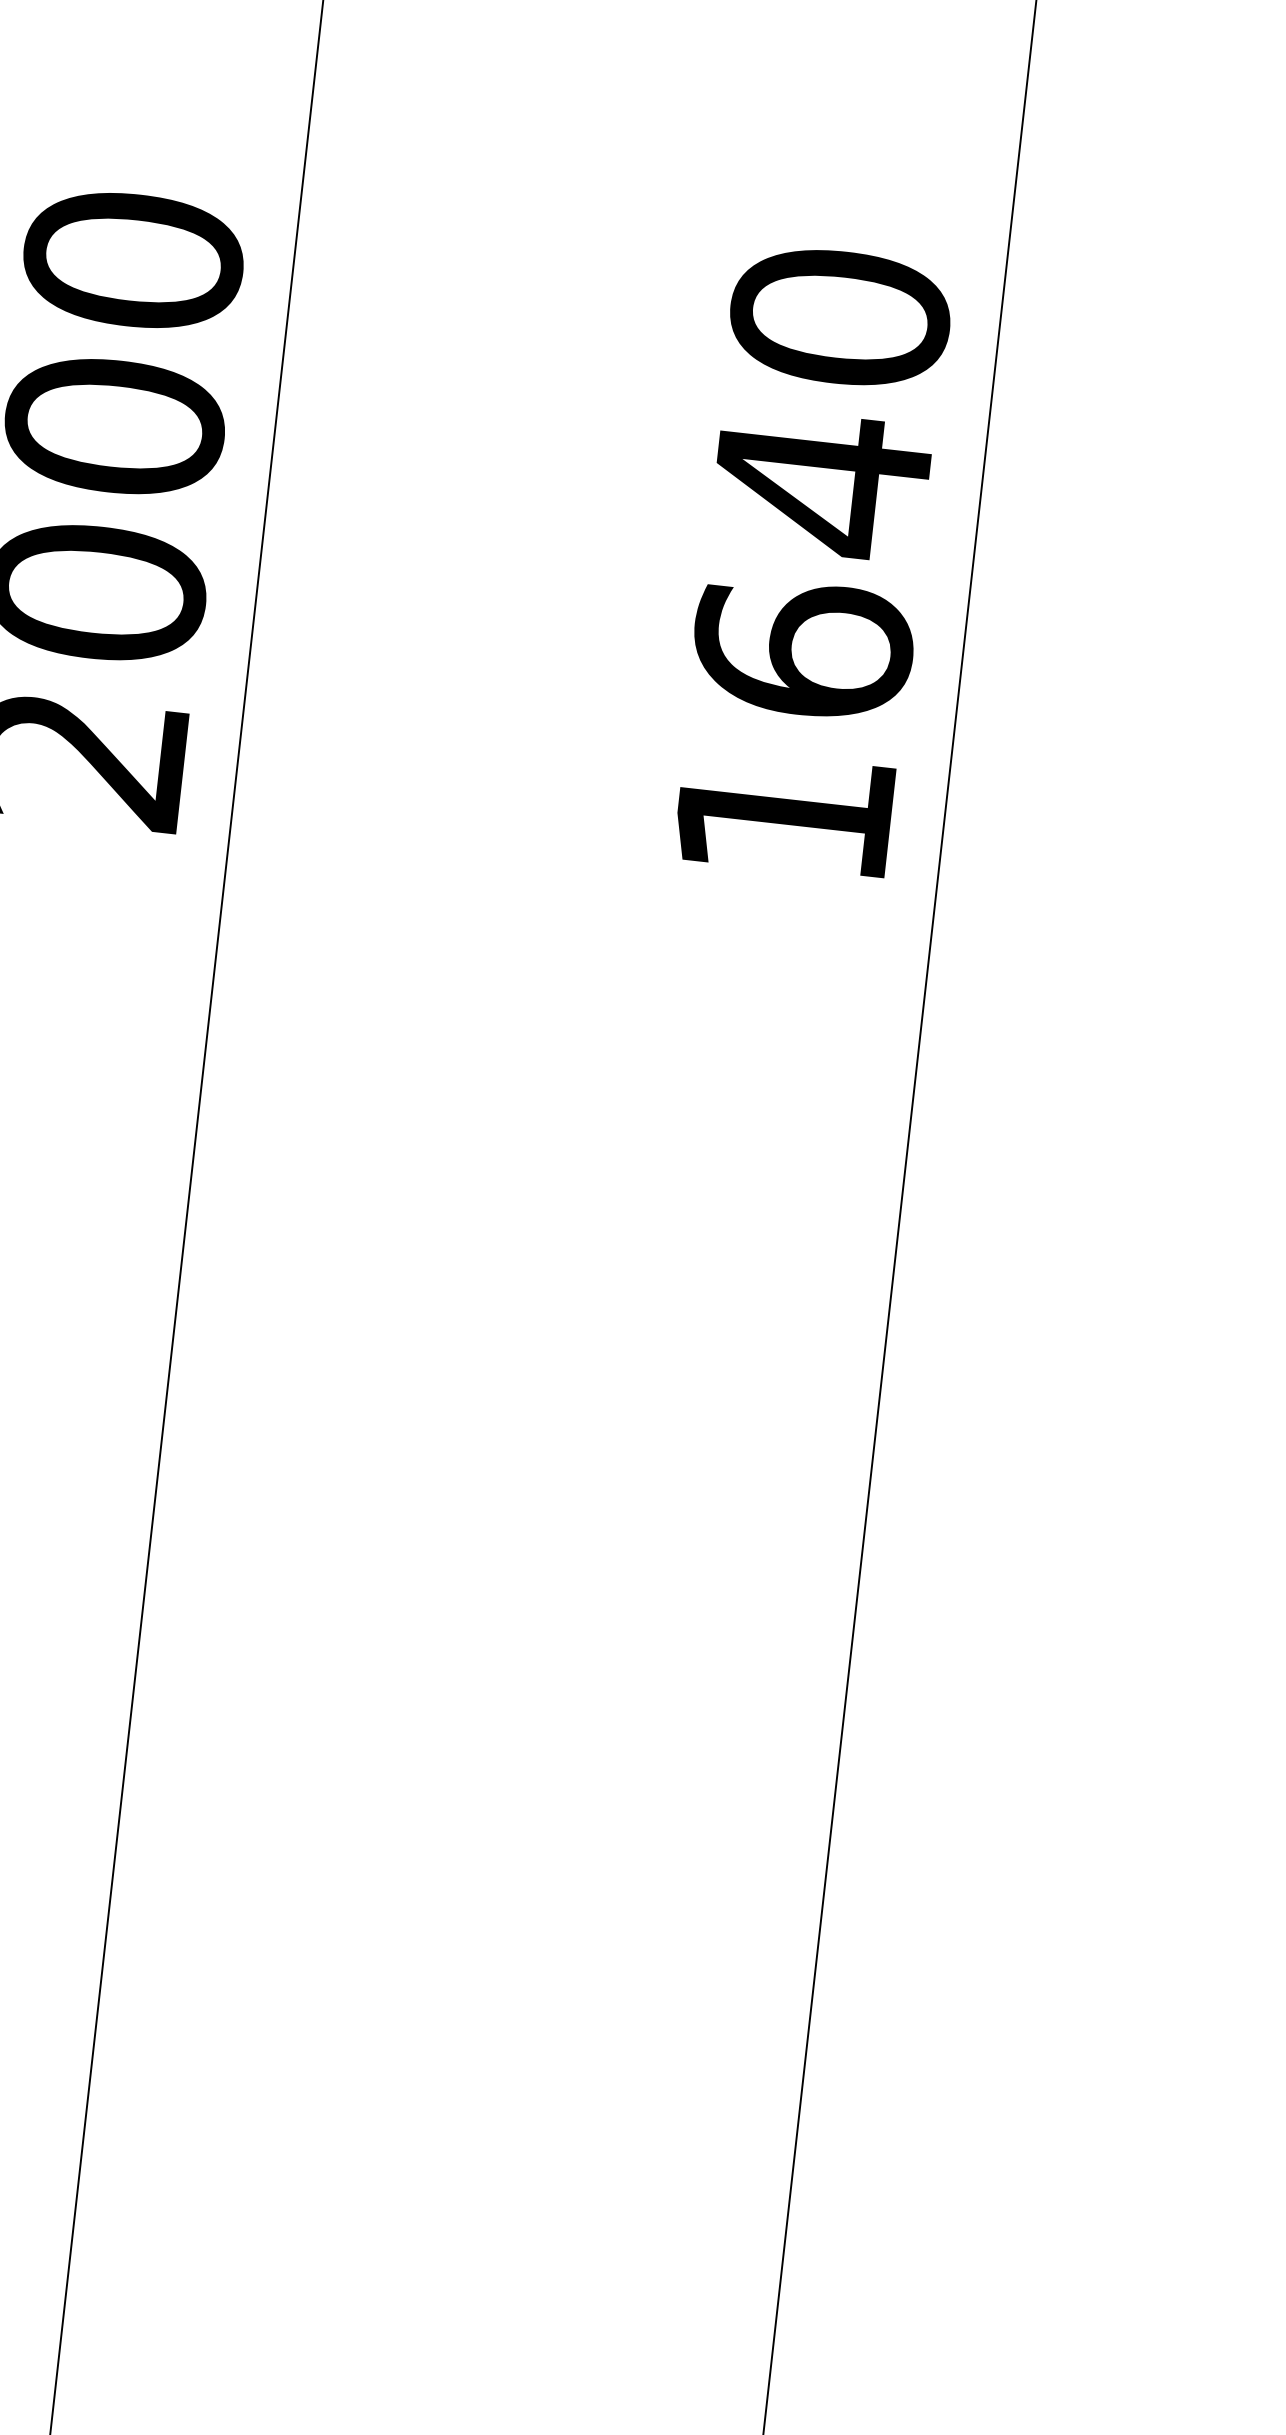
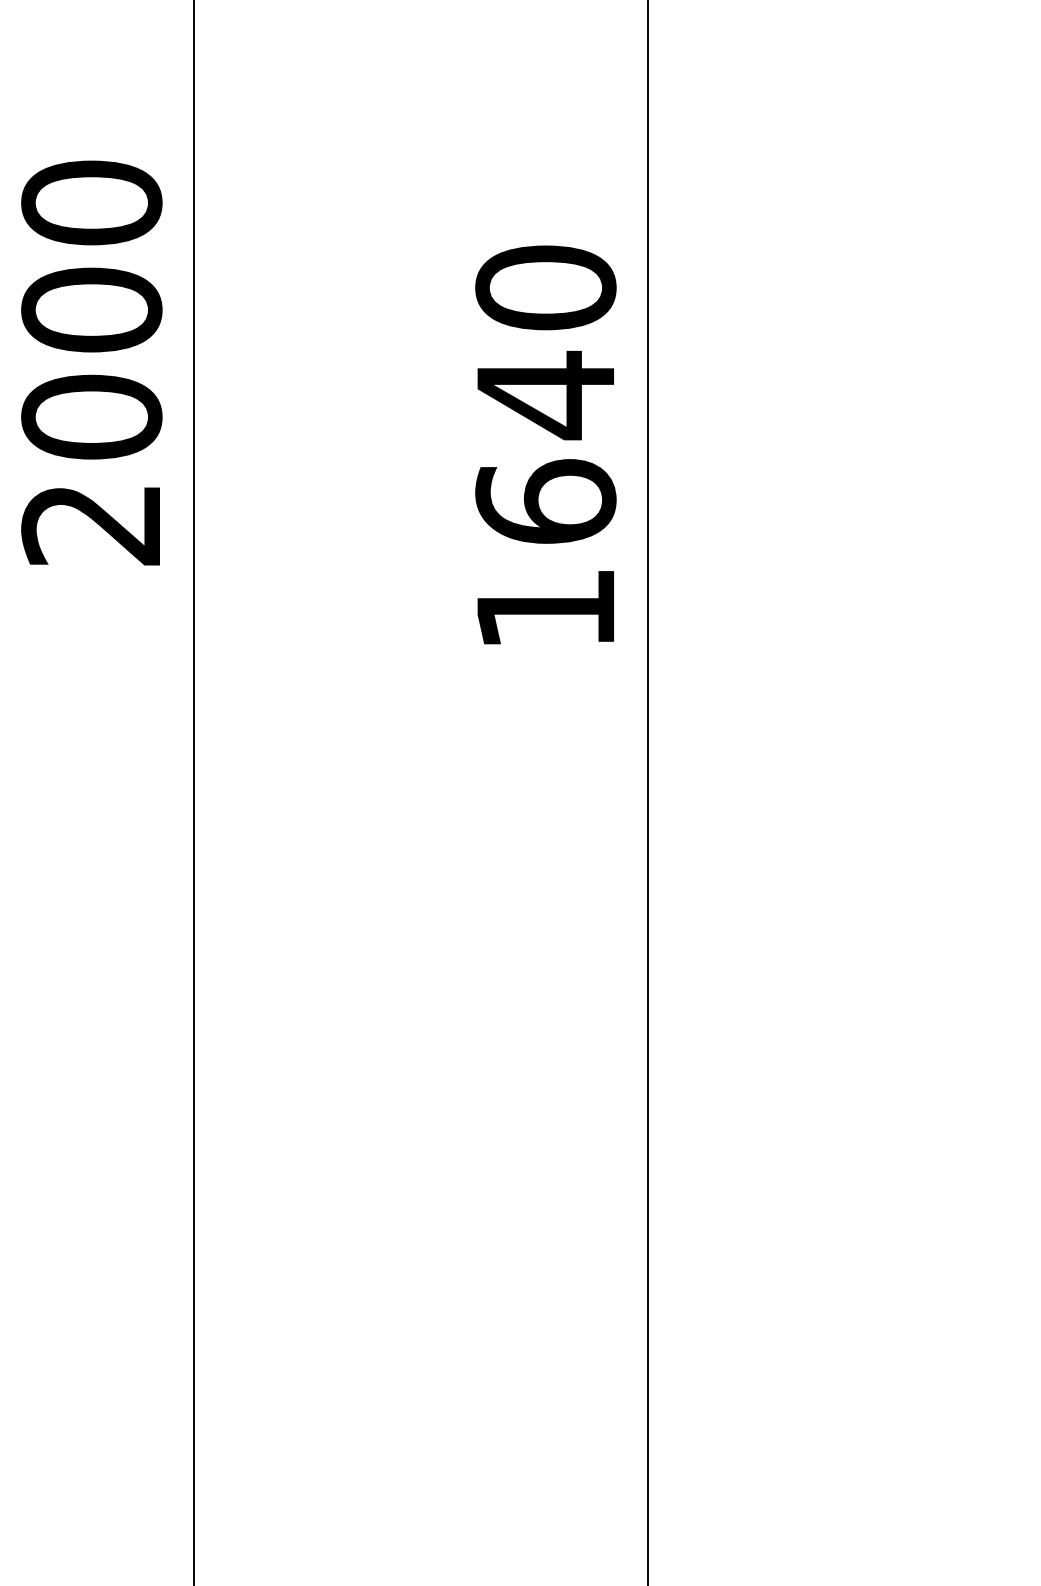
text: (812, 560) -> (545, 444), moved

